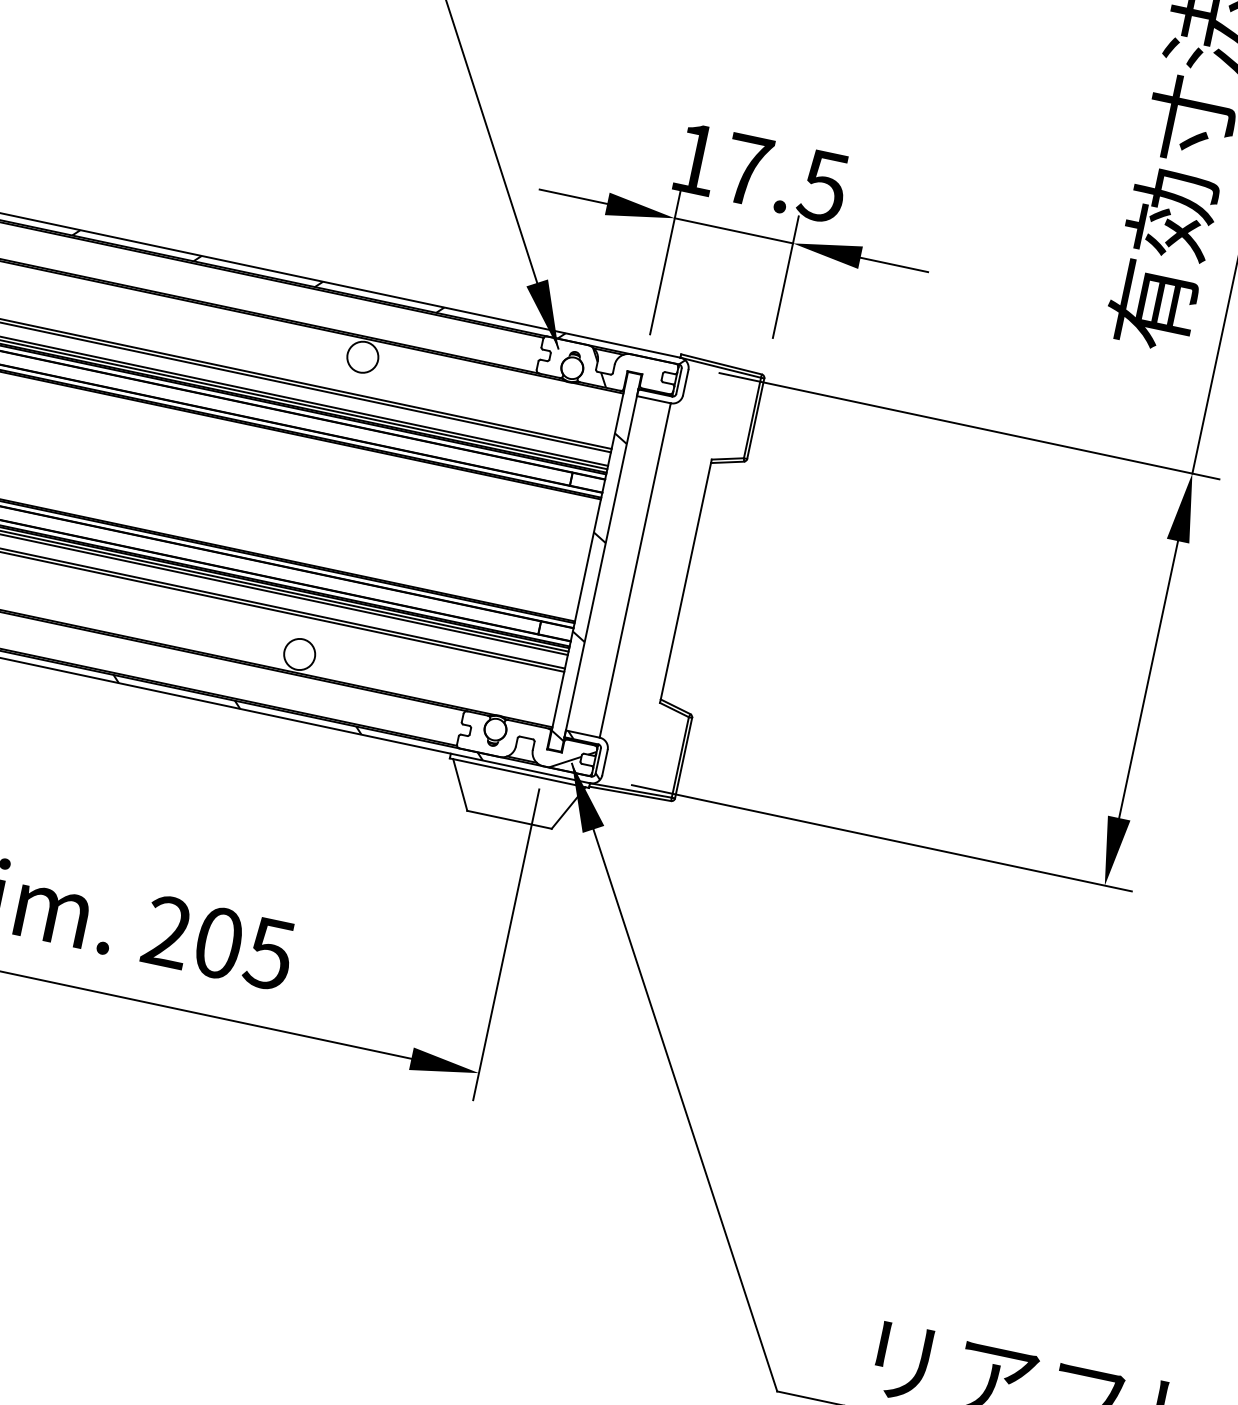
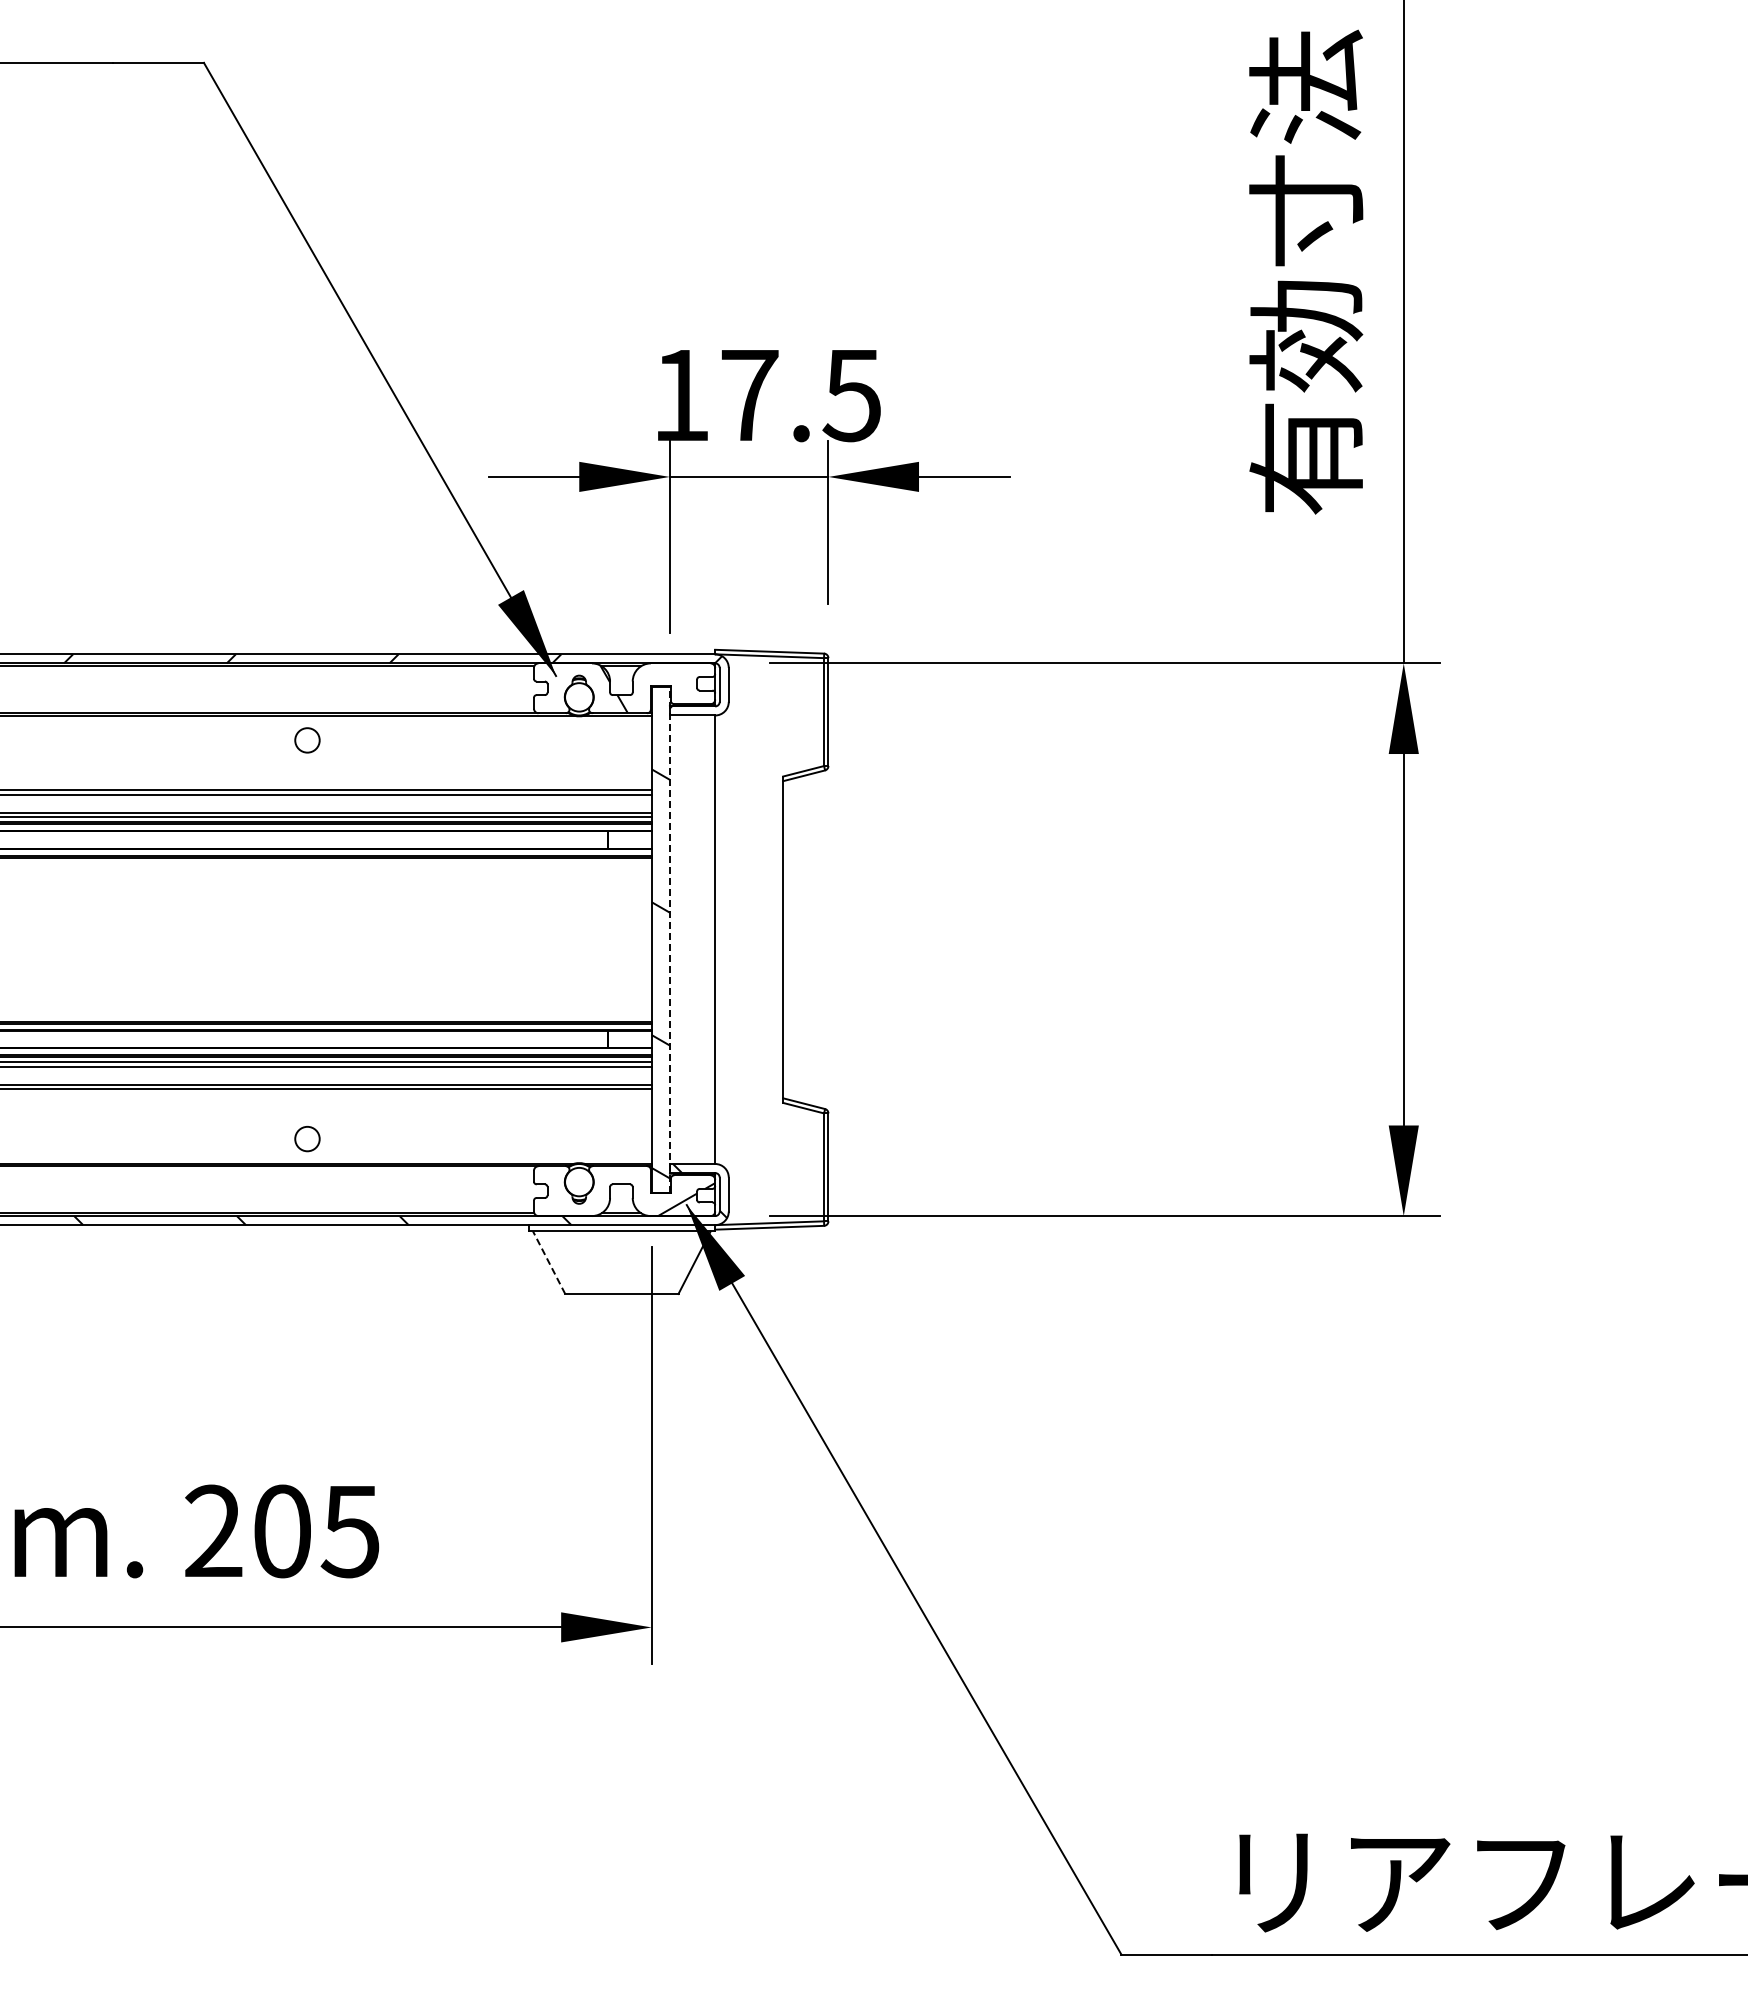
circle: (362, 357) -> (307, 740), size x0.6
line: (601, 563) -> (669, 939), solid -> dashed
circle: (299, 654) -> (307, 1138), size x0.6
line: (459, 784) -> (548, 1262), solid -> dashed

